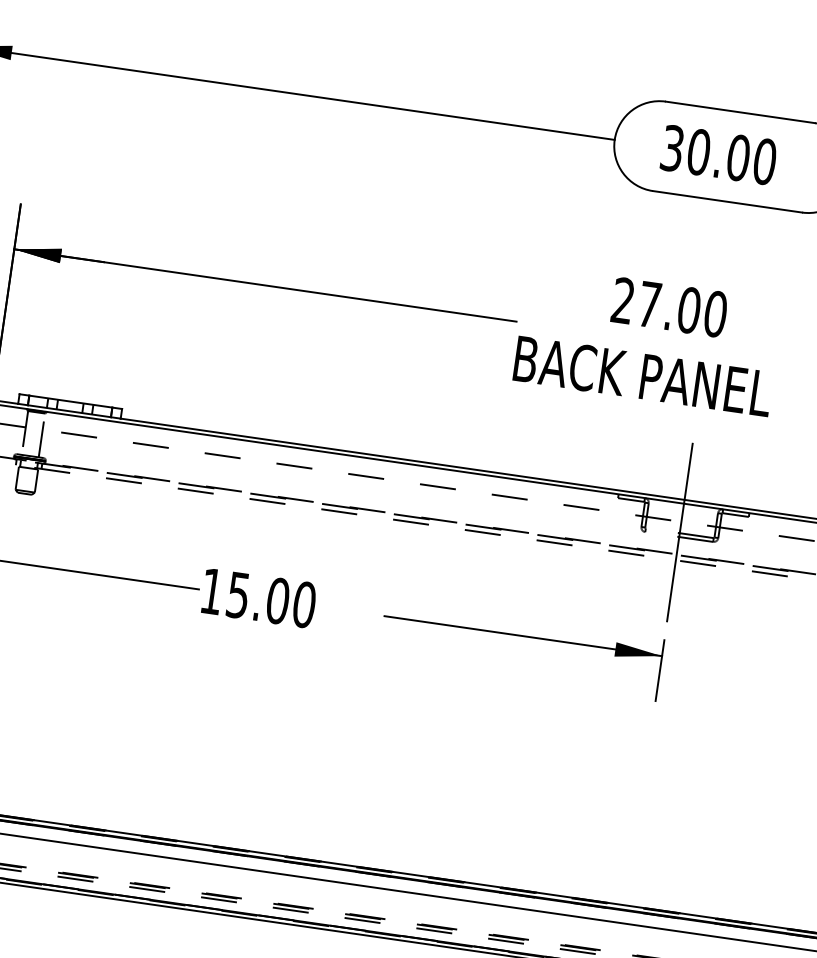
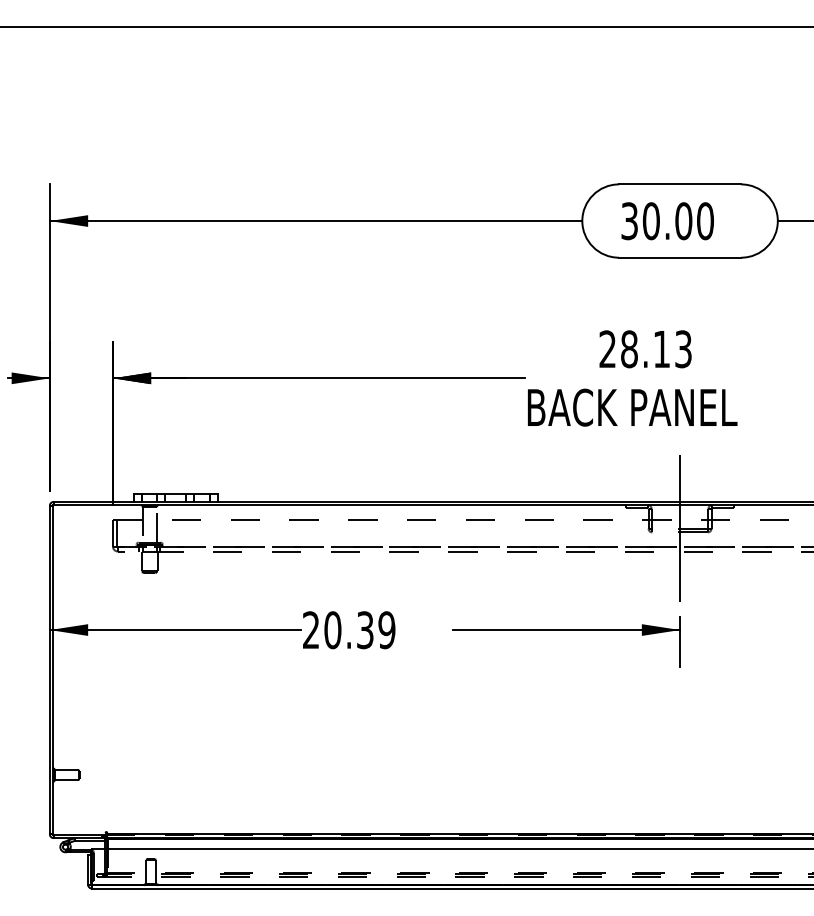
text: (682, 309) -> (656, 349), 27.00 -> 28.13
text: (258, 598) -> (349, 630), 15.00 -> 20.39

